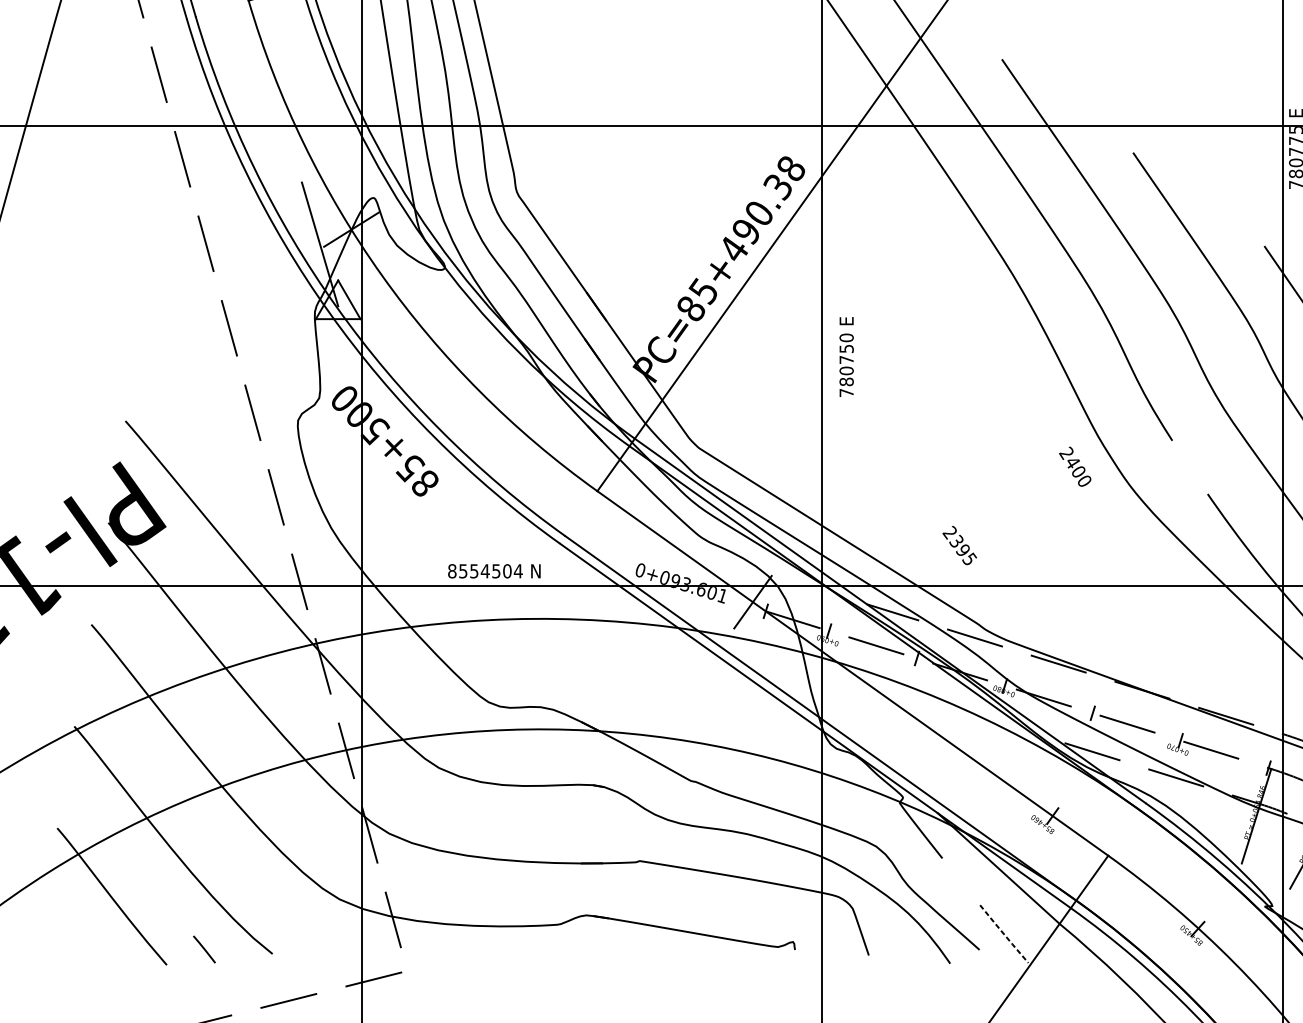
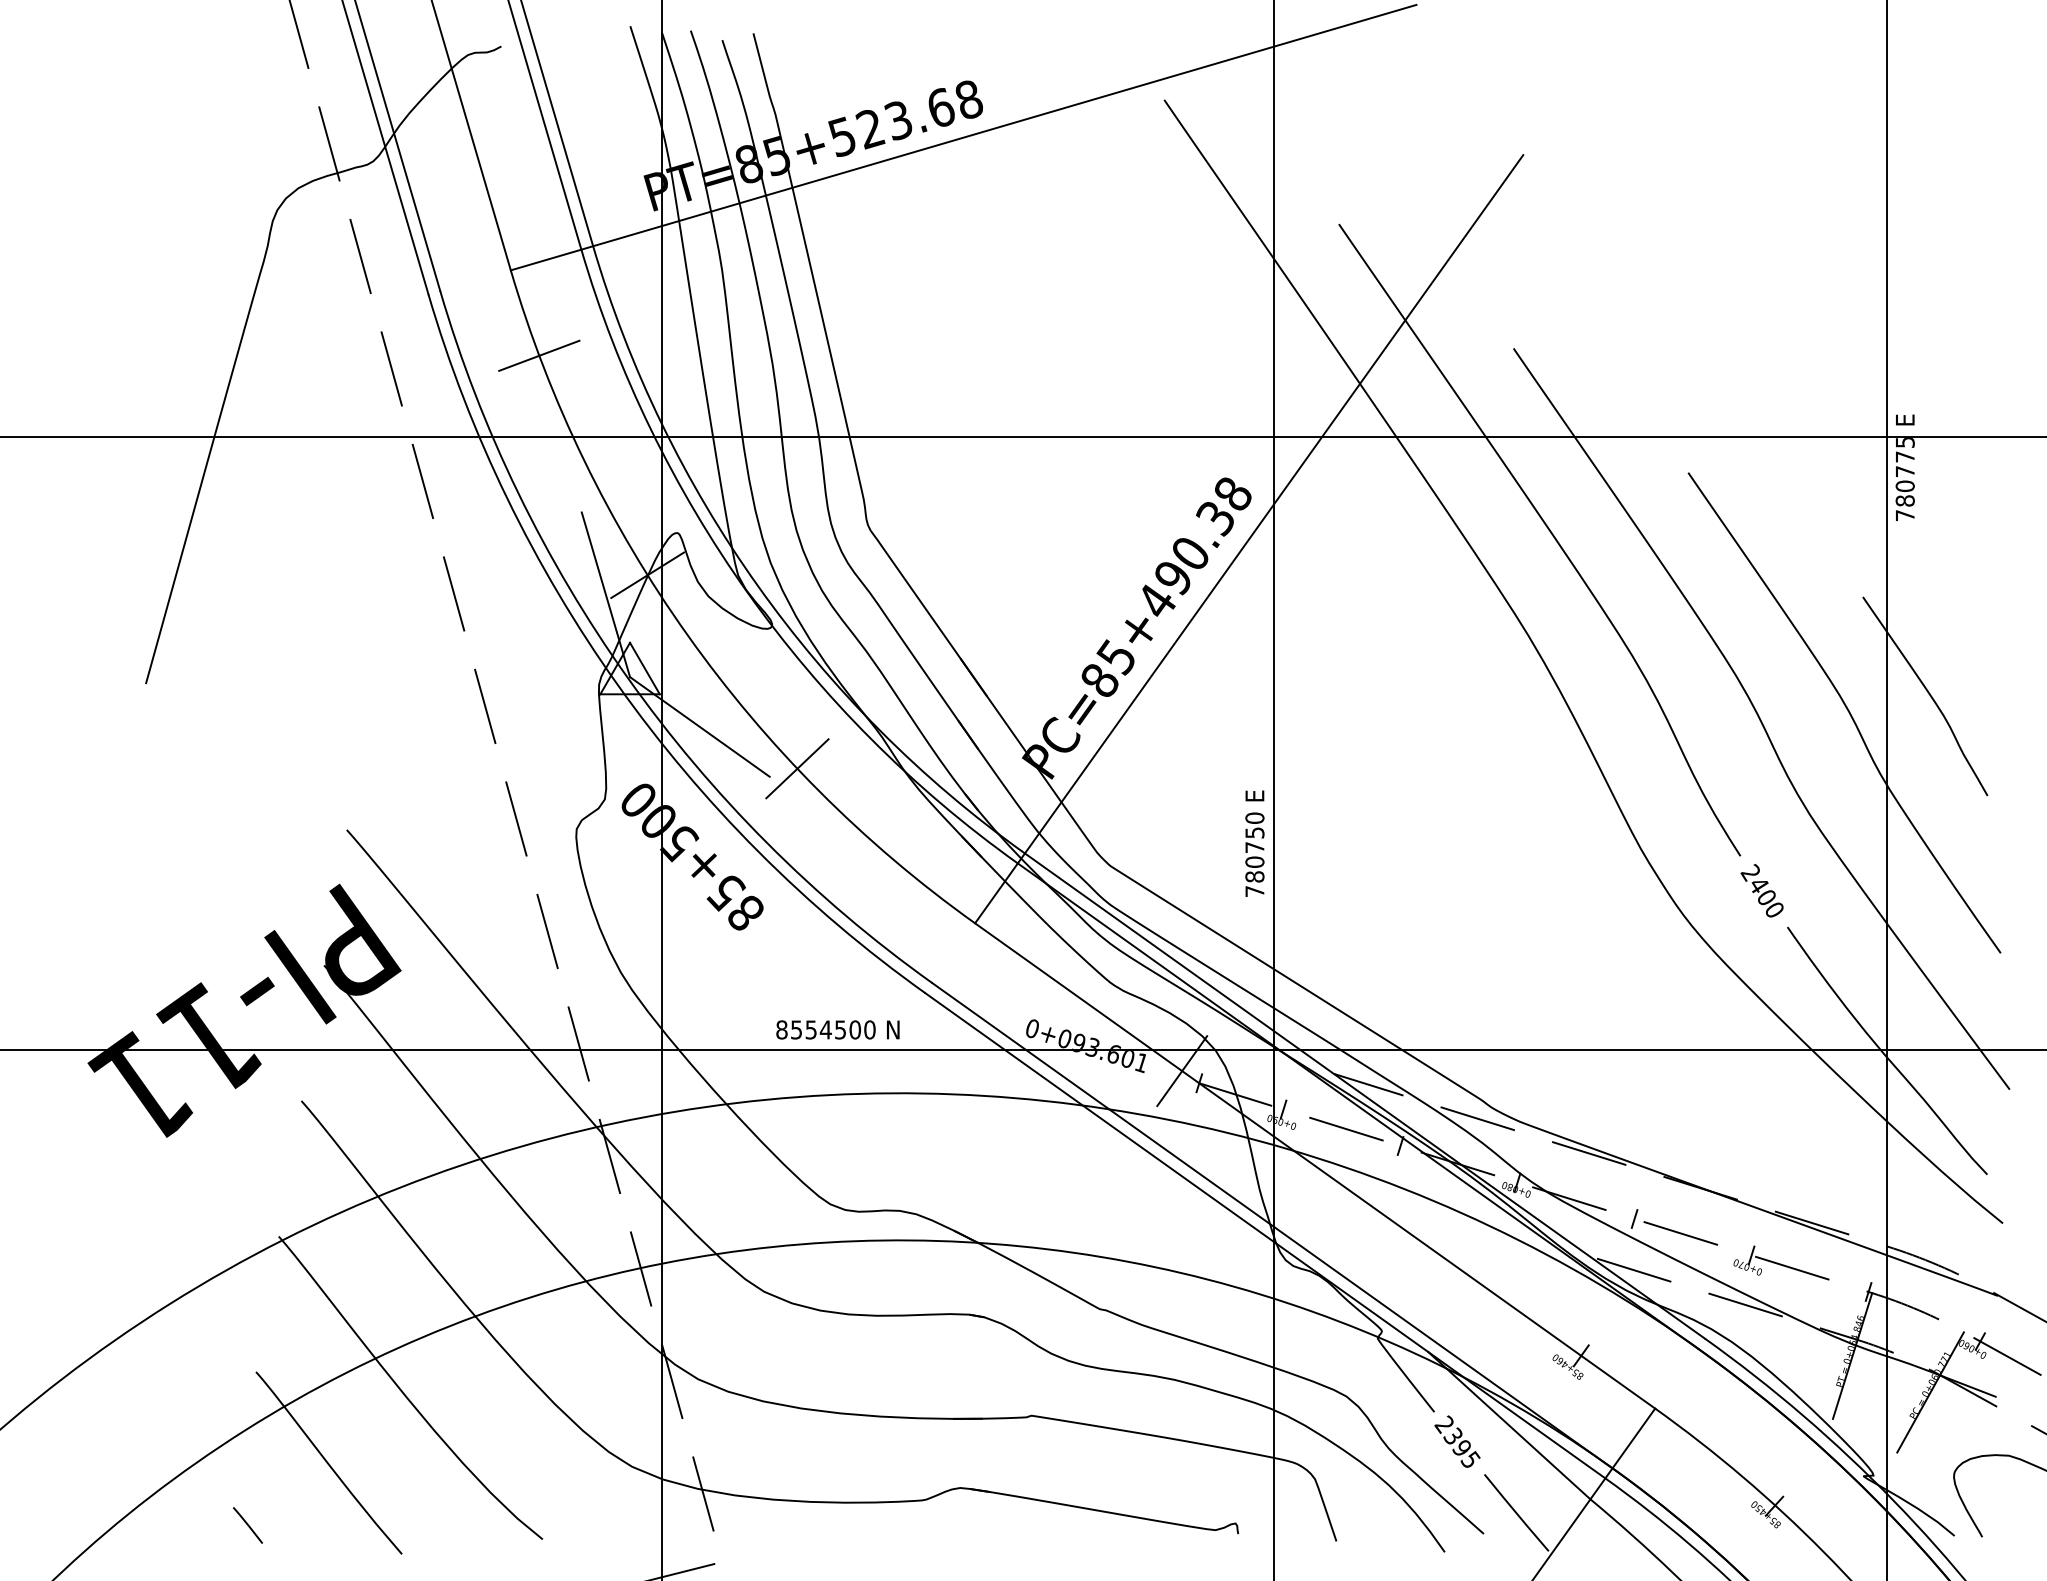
line: (270, 64) -> (539, 355), added
line: (390, 343) -> (699, 726), added
text: (846, 356) -> (1254, 843), moved
line: (463, 374) -> (797, 768), added
text: (1074, 466) -> (1761, 890), moved
text: (959, 545) -> (1457, 1441), moved
text: (518, 570) -> (869, 1029), 8554504 -> 8554500
line: (1004, 933) -> (1516, 1512), dashed -> solid
line: (204, 949) -> (247, 1525), moved

